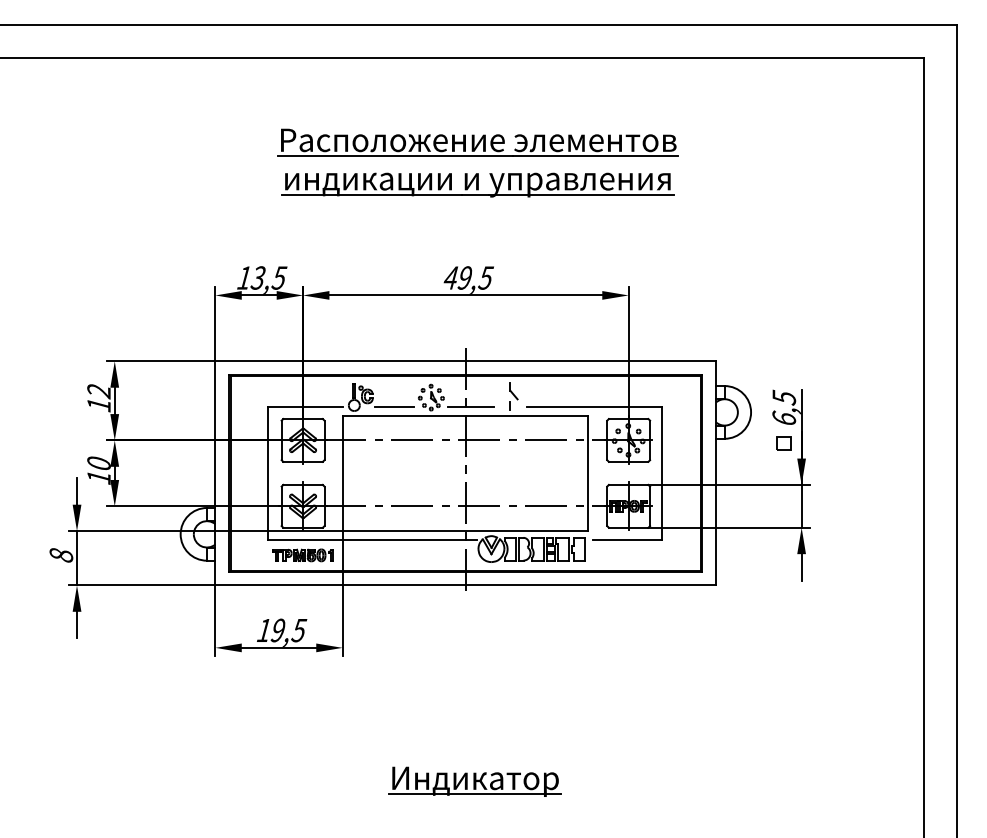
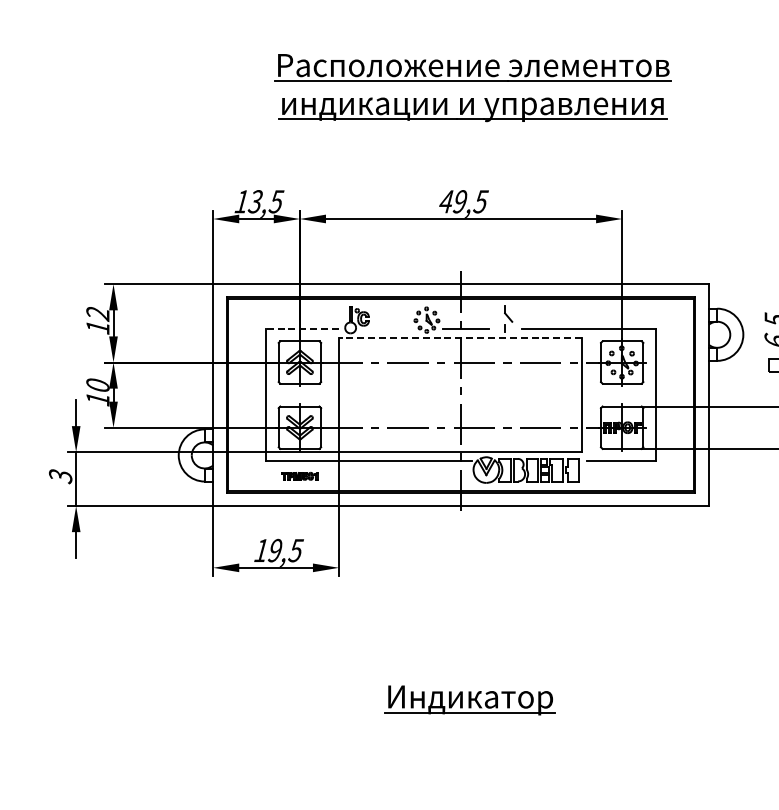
line: (304, 406) -> (301, 328), solid -> dashed
line: (394, 406) -> (390, 328), removed
line: (465, 415) -> (460, 337), solid -> dashed
text: (60, 555) -> (59, 476), 8 -> 3
part: (302, 555) -> (299, 476), size x0.6

